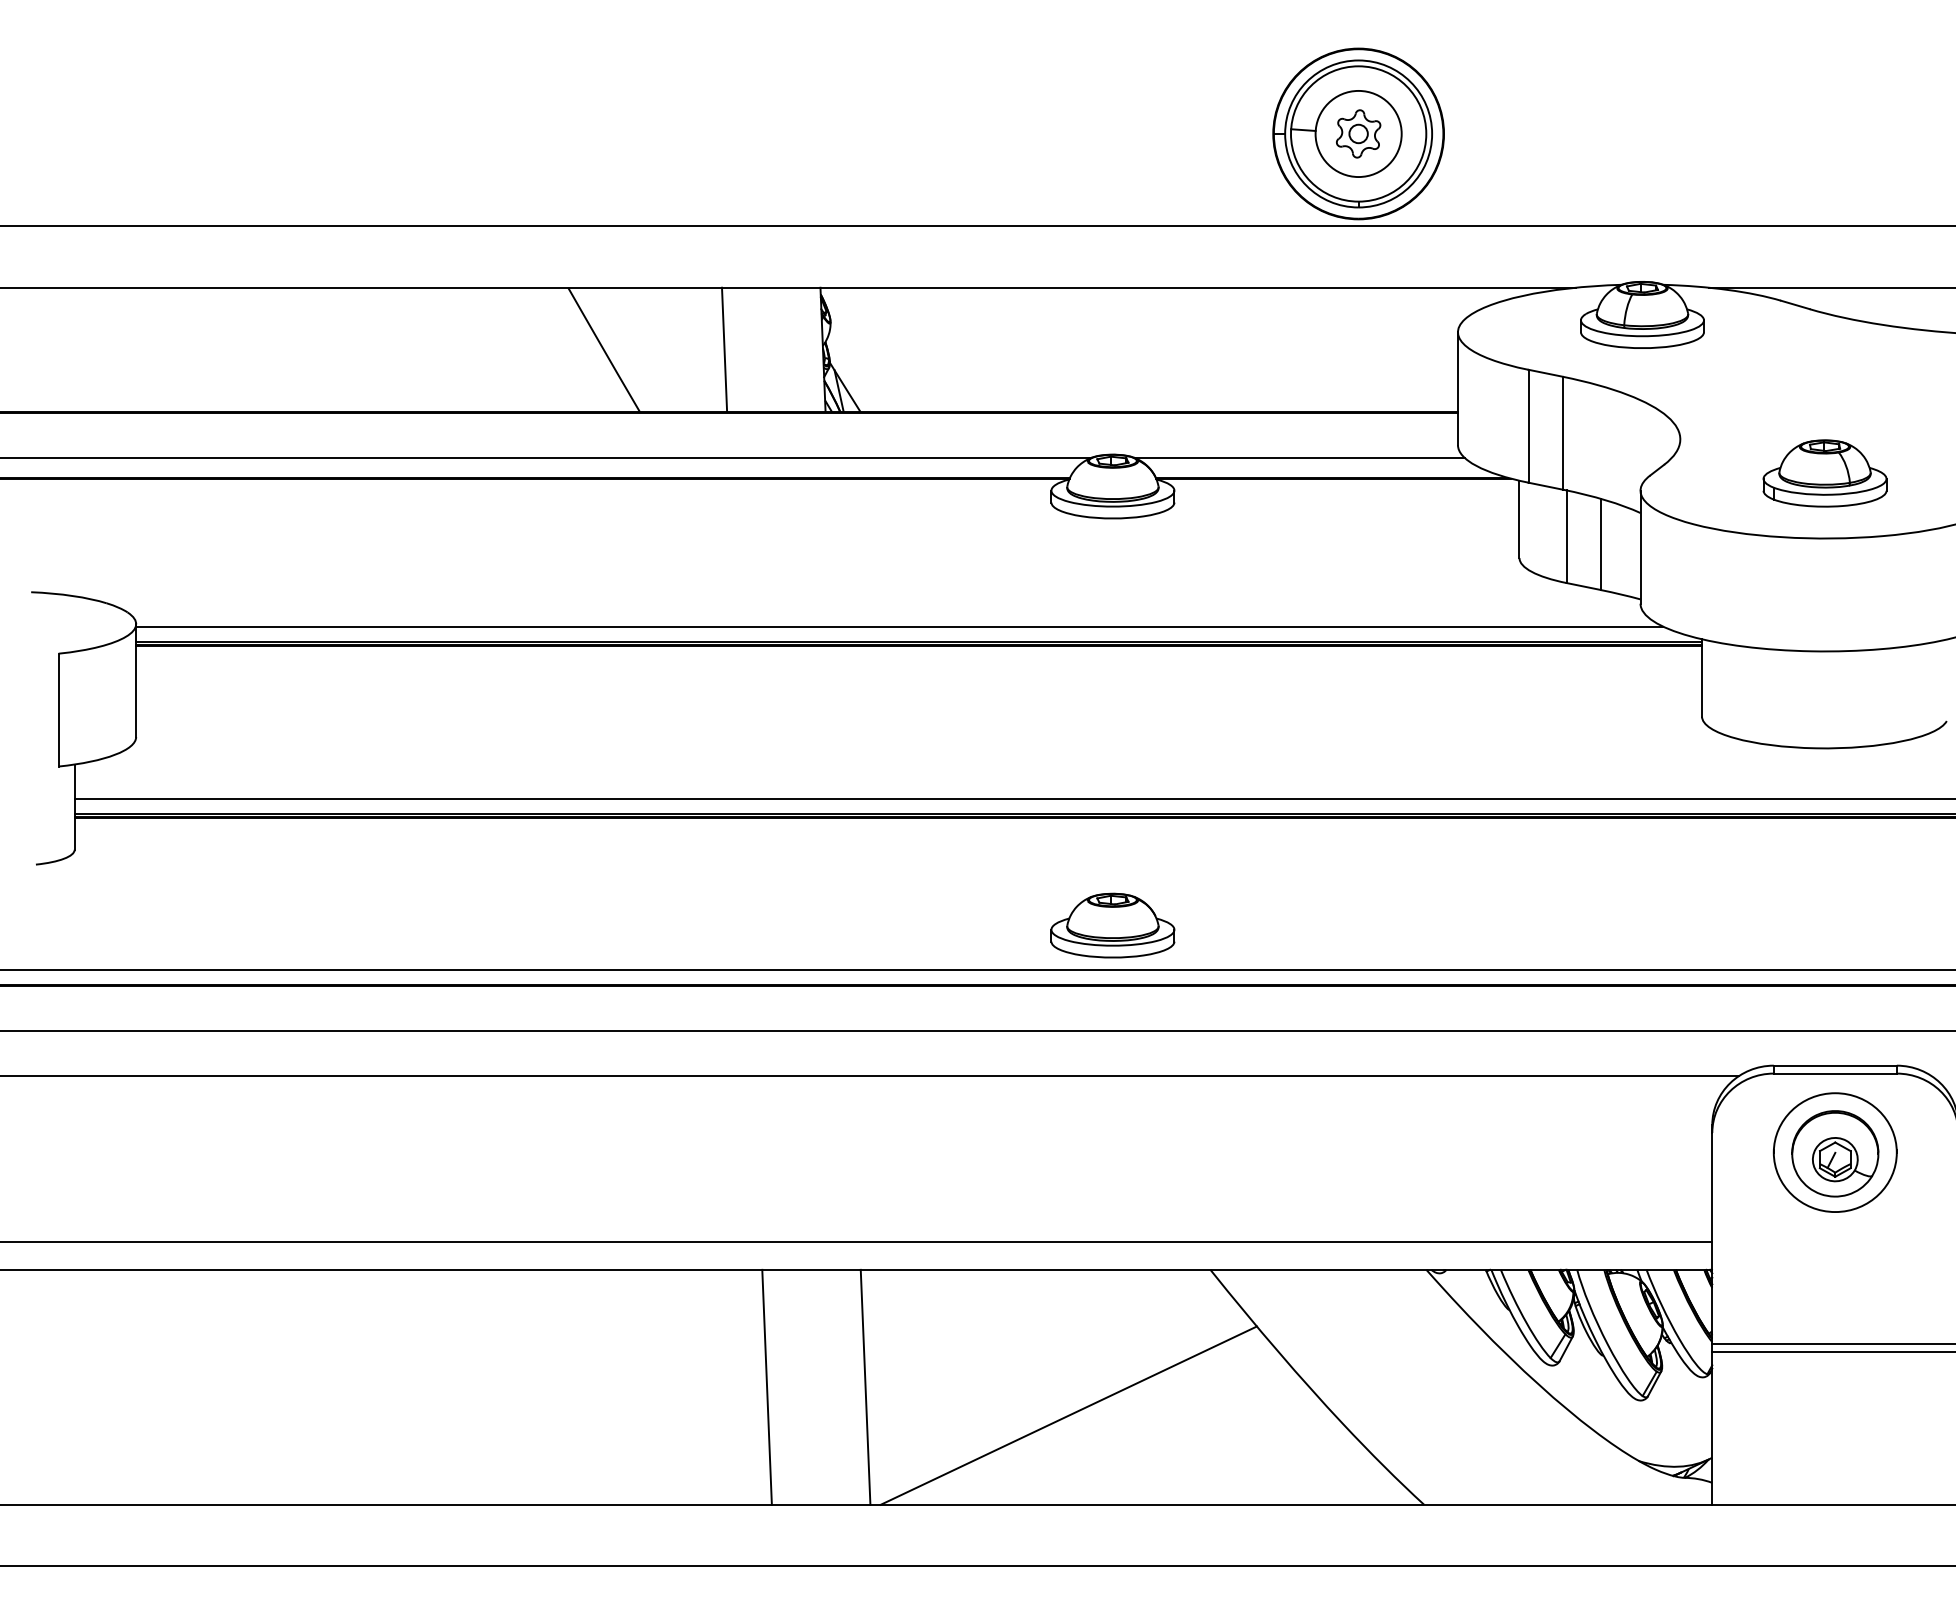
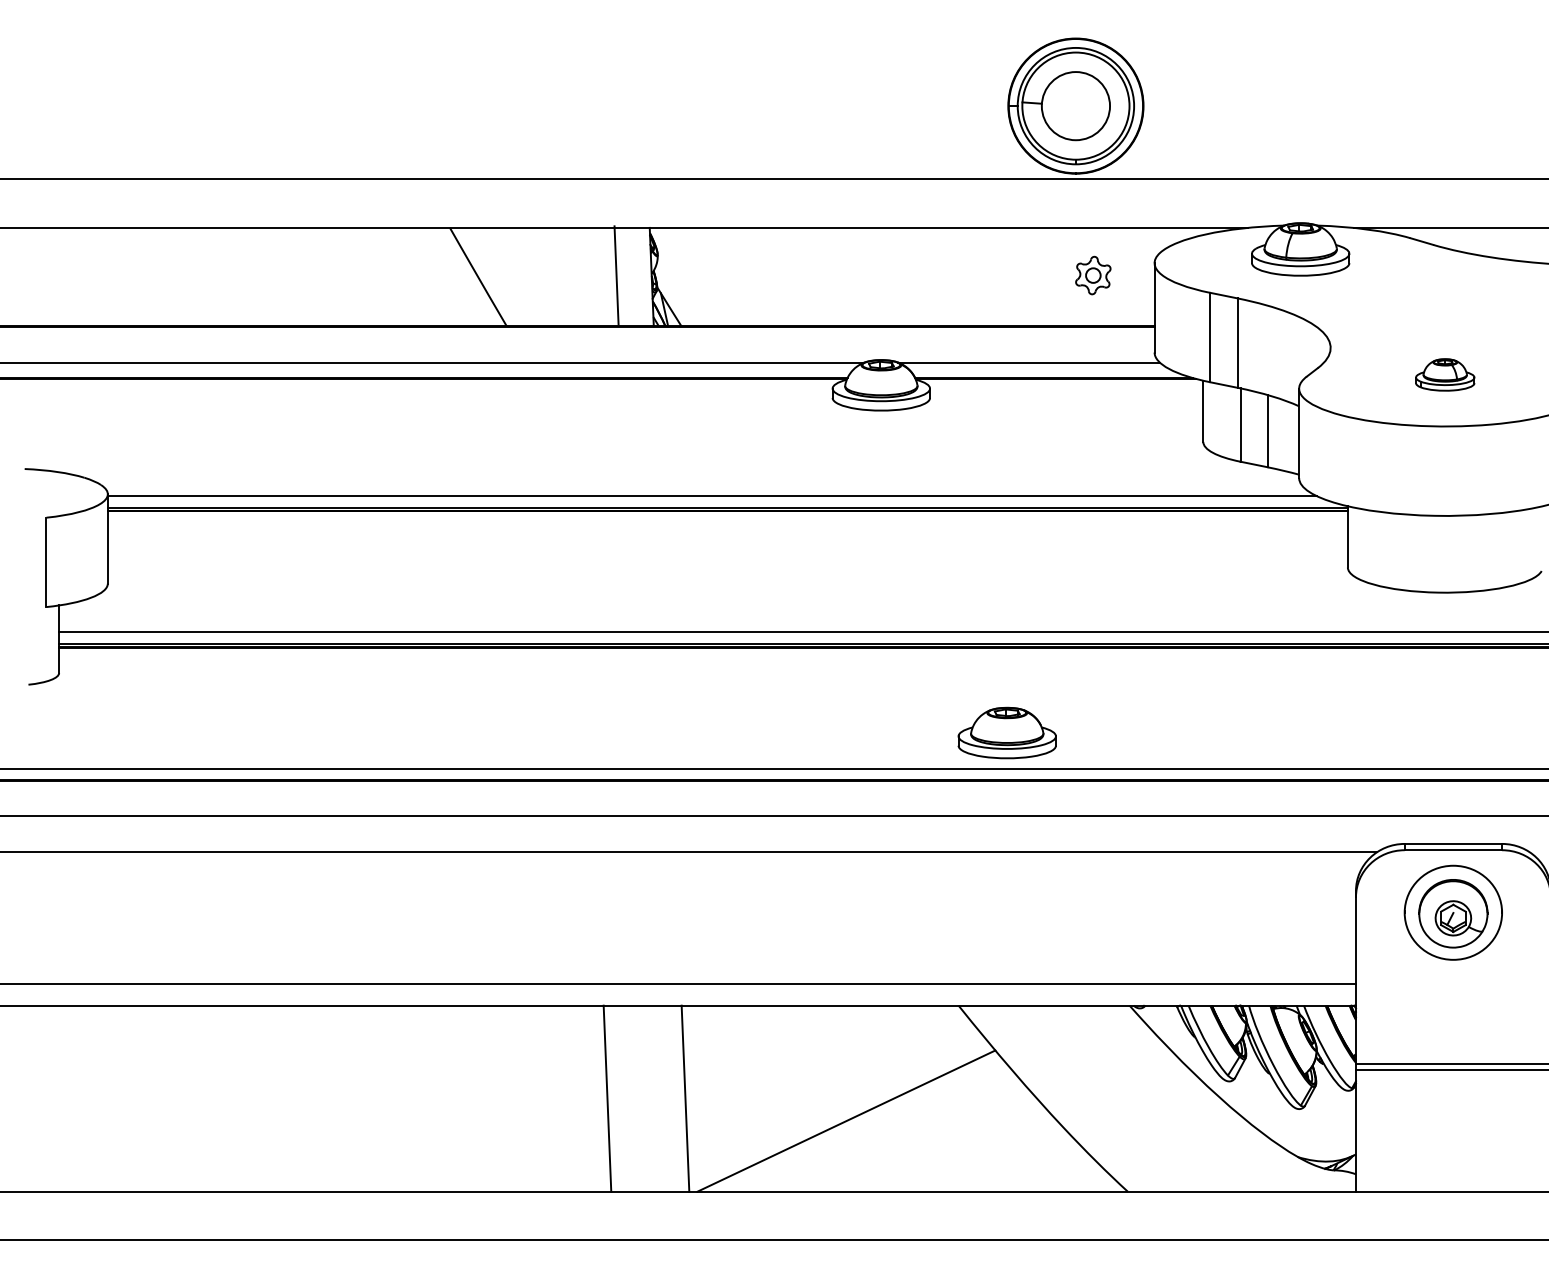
part: (1358, 133) -> (1093, 275), moved
line: (724, 349) -> (616, 275), moved
part: (1824, 473) -> (1444, 375), size x0.6
part: (1112, 925) -> (1006, 732), moved

